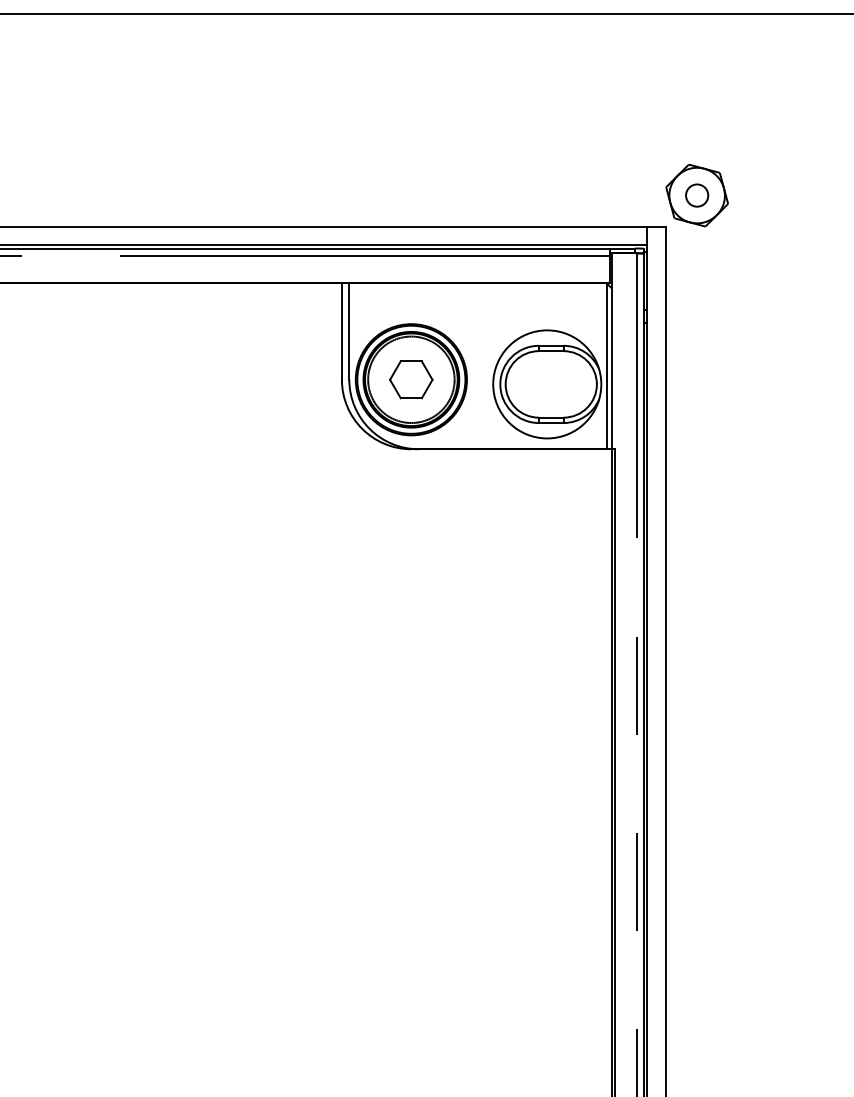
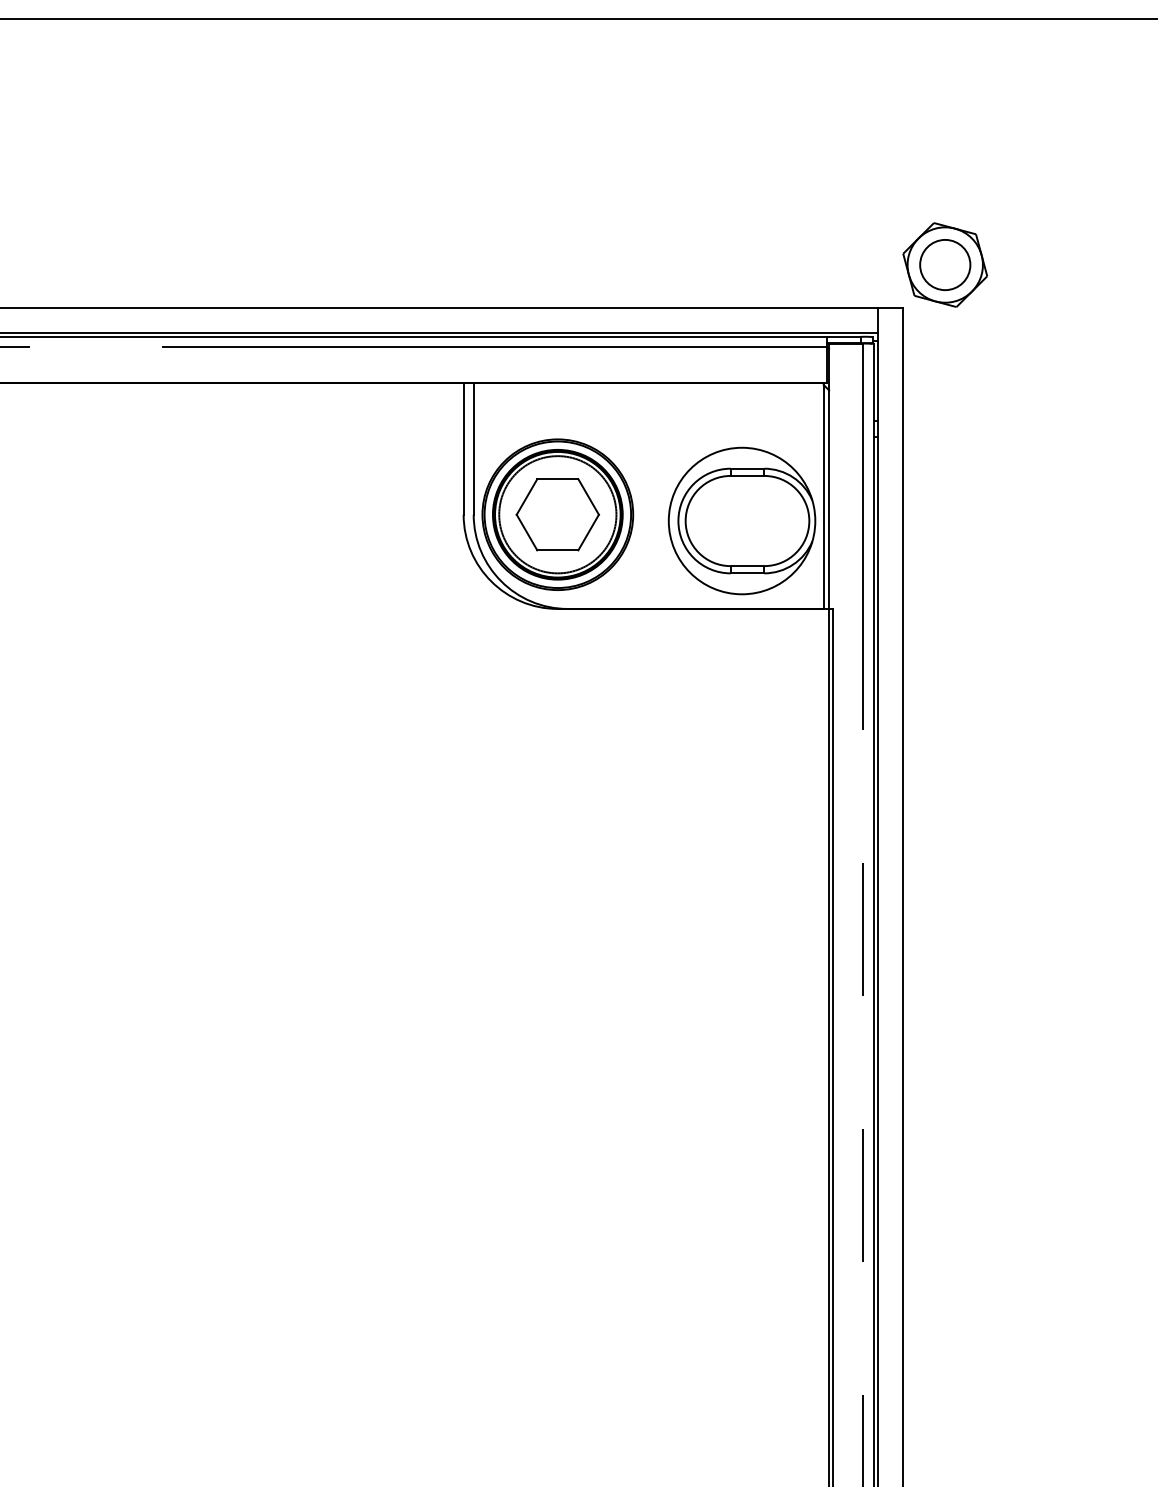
circle: (697, 195) -> (945, 264), size x1.67
part: (411, 379) -> (557, 514), size x1.43

